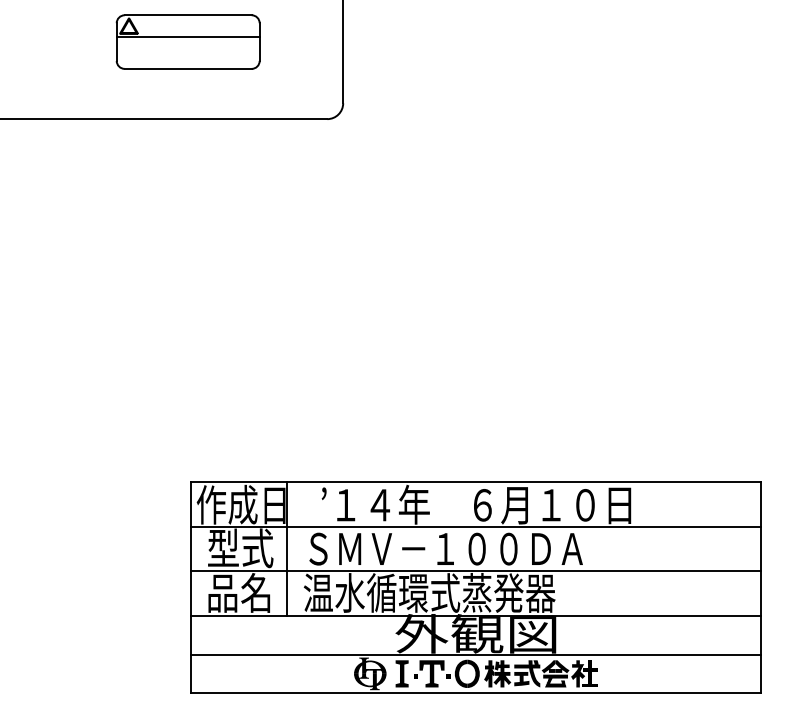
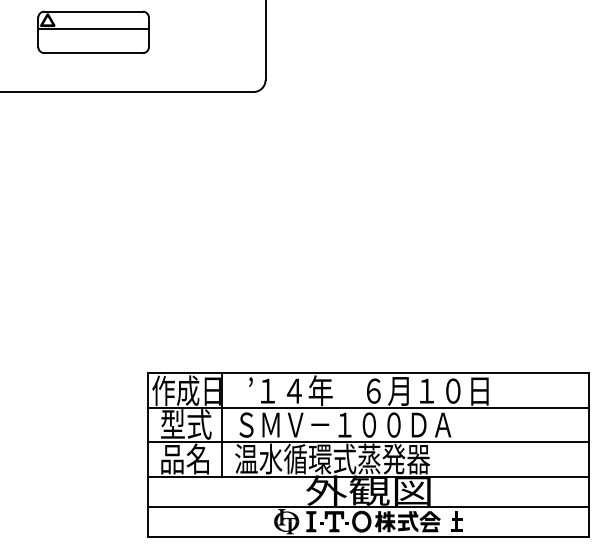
part: (188, 40) -> (93, 31), moved
fill: (577, 673) -> (447, 521), removed

